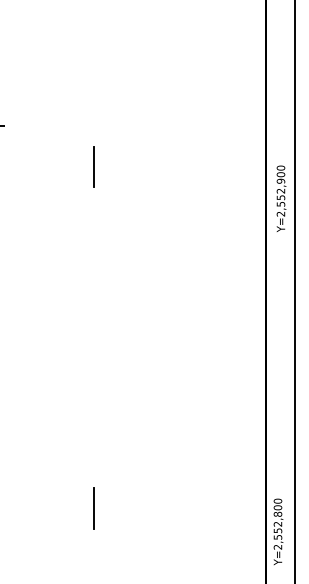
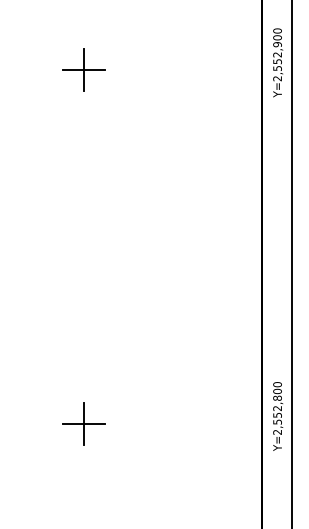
line: (93, 166) -> (83, 69), added
text: (281, 198) -> (278, 62), moved
line: (93, 508) -> (83, 424), added
text: (278, 531) -> (278, 416), moved

